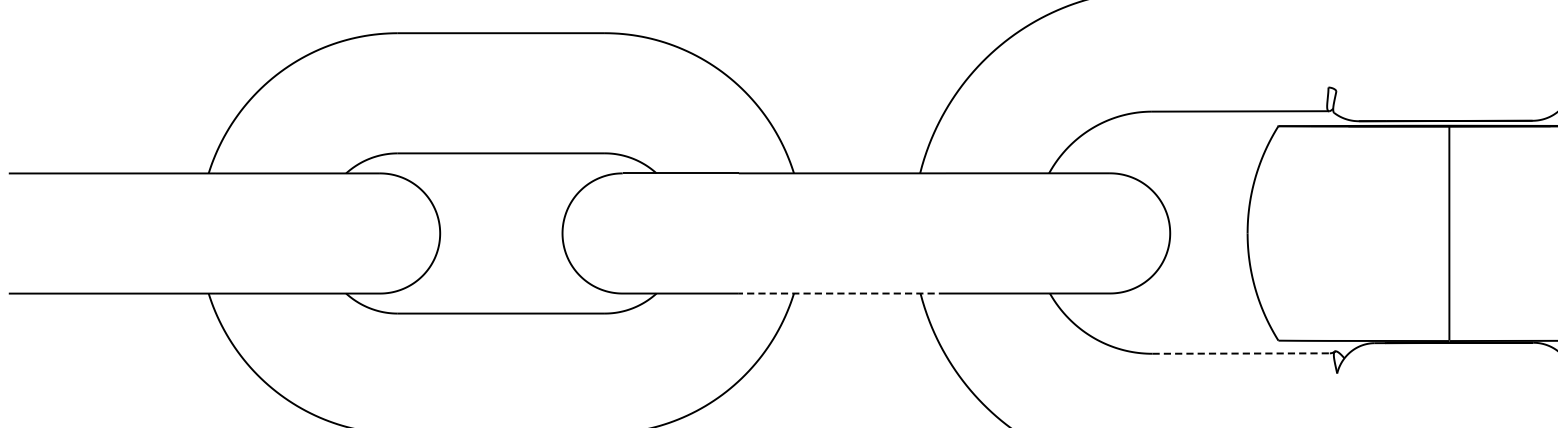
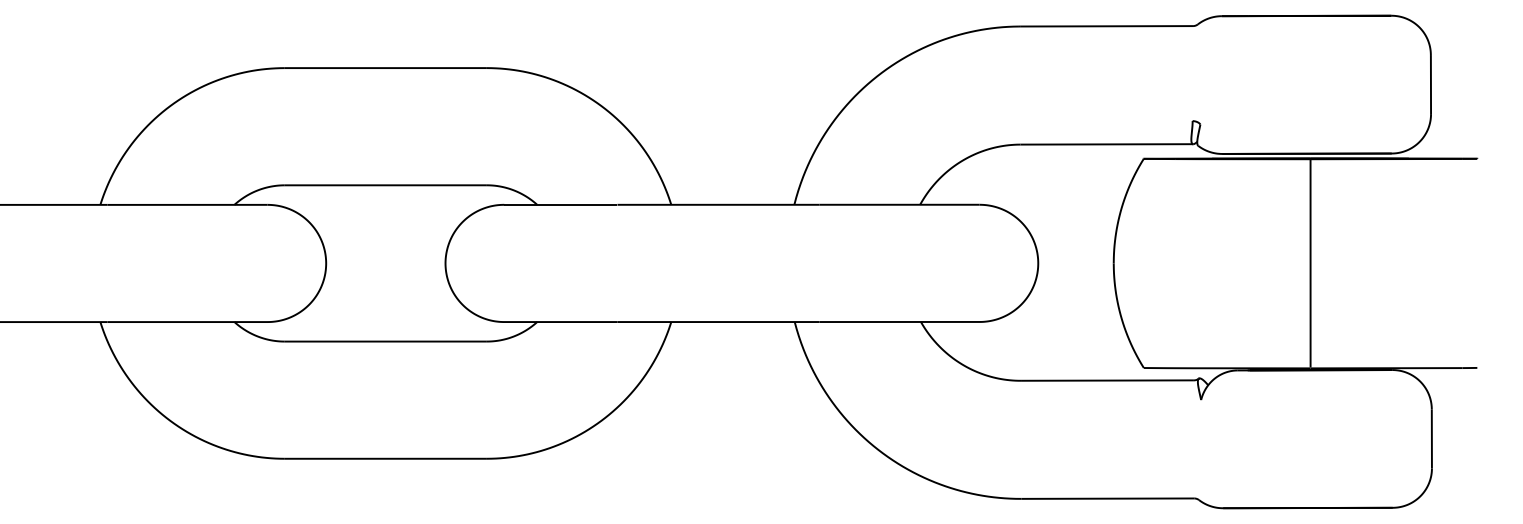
line: (842, 294) -> (718, 322), dashed -> solid
line: (1241, 353) -> (1107, 380), dashed -> solid

